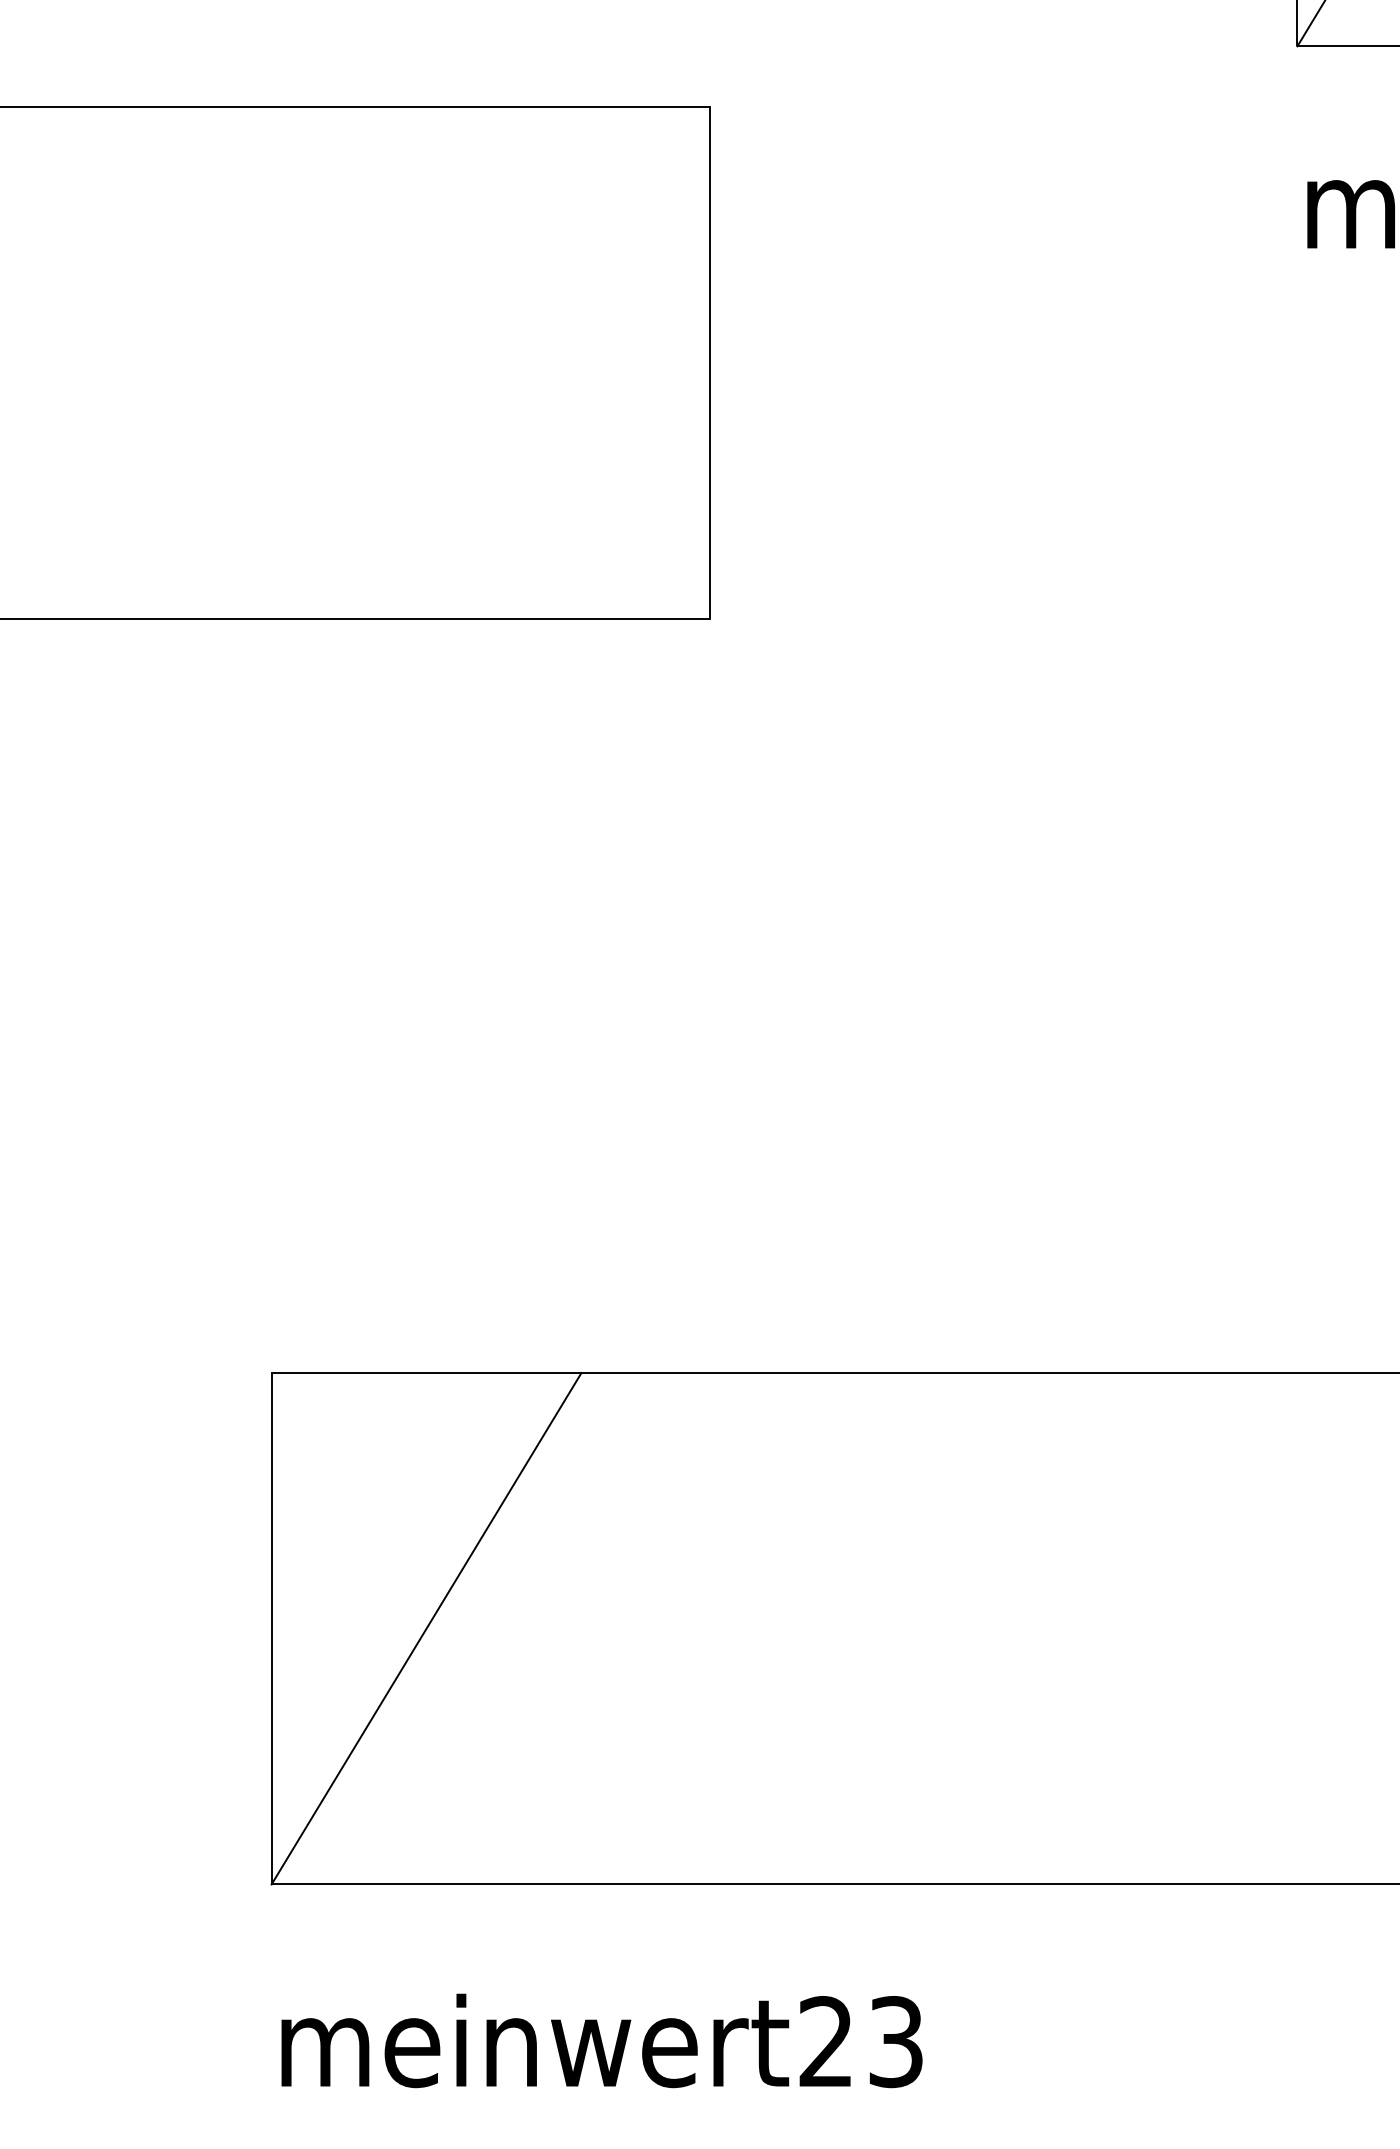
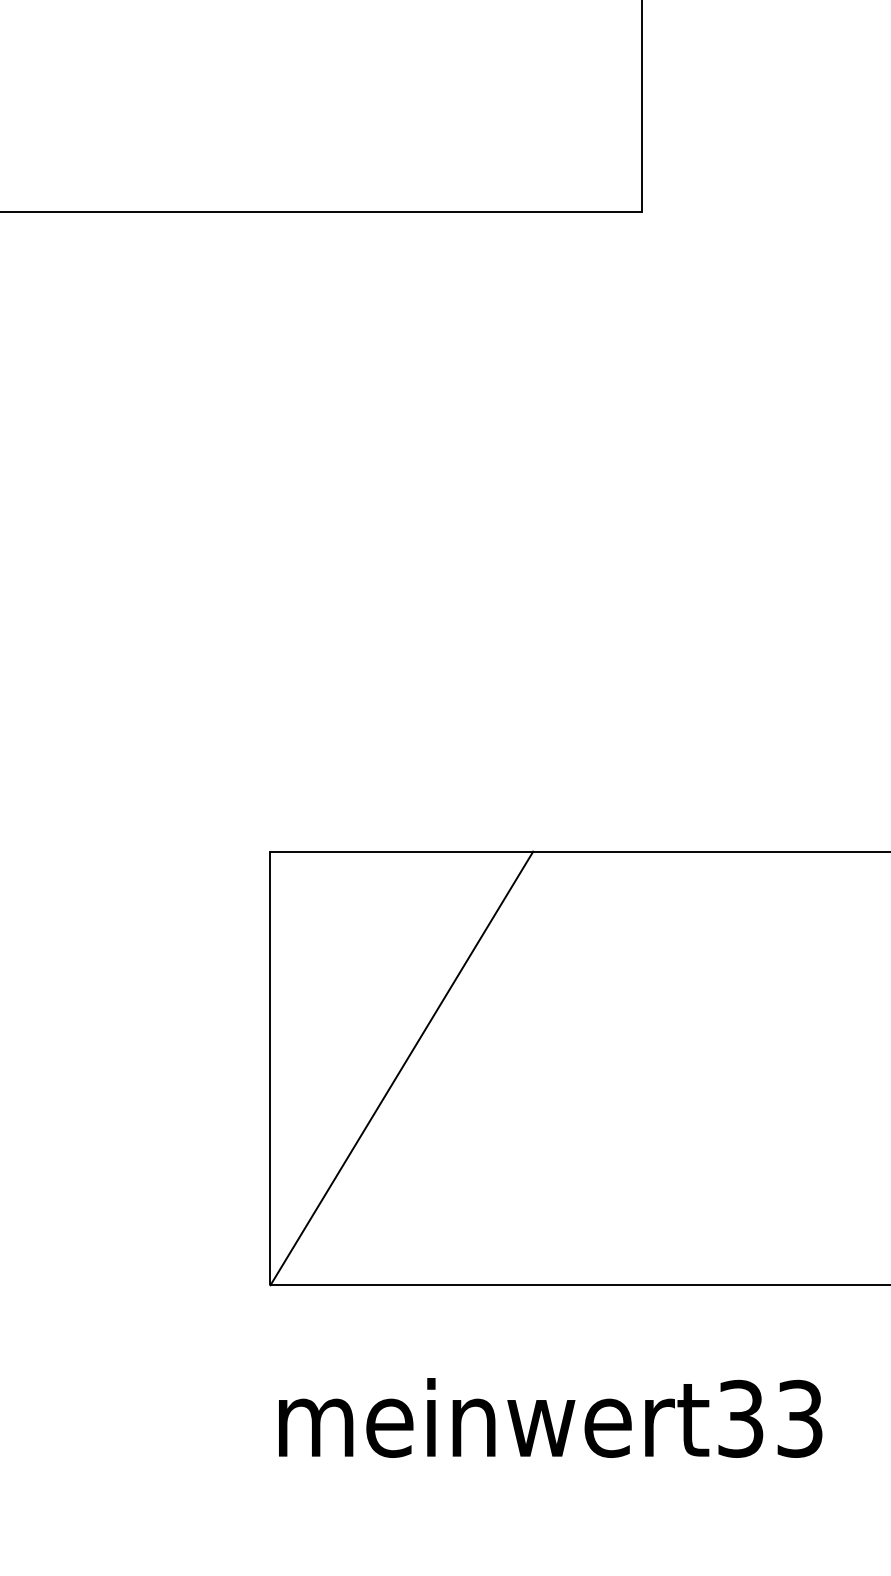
text: (825, 2042) -> (740, 1419), meinwert23 -> meinwert33

